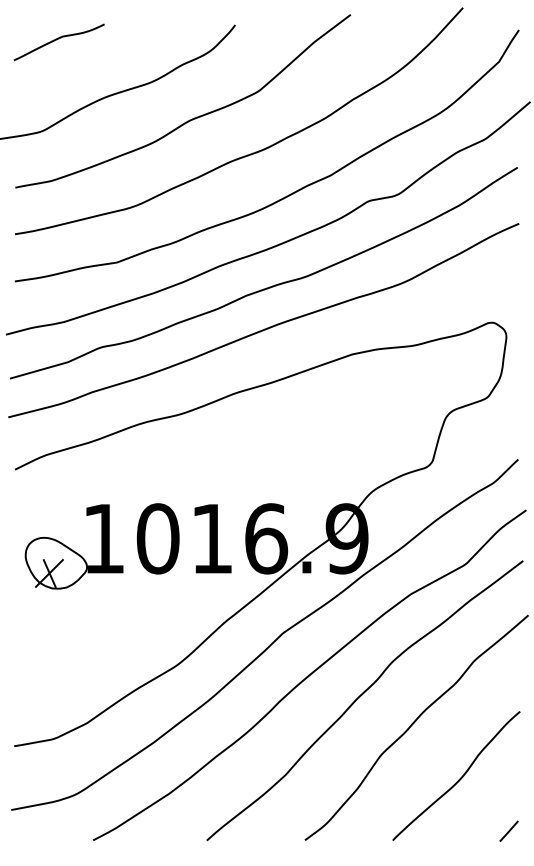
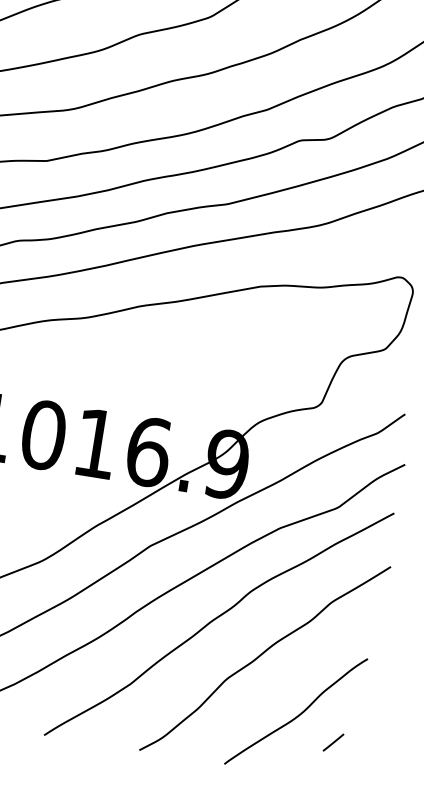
line: (508, 830) -> (333, 741), moved

